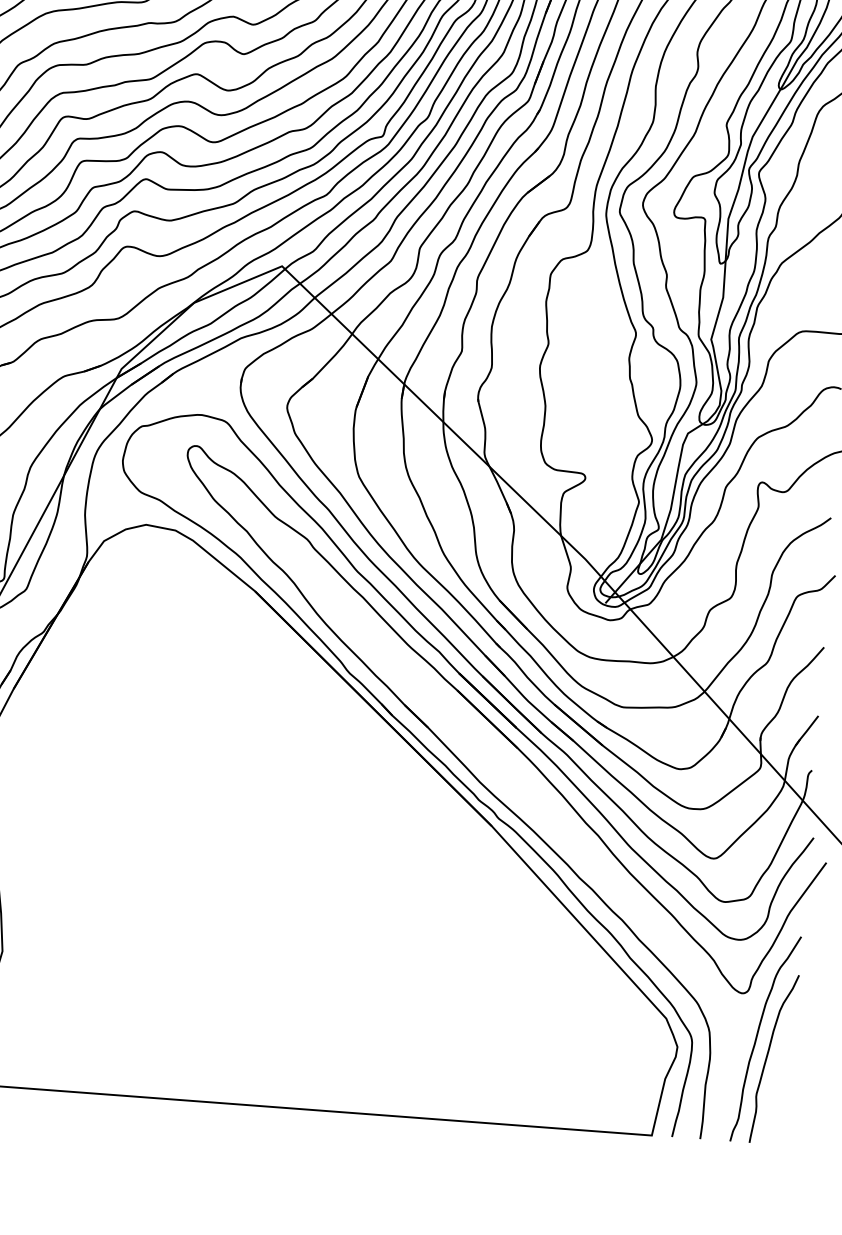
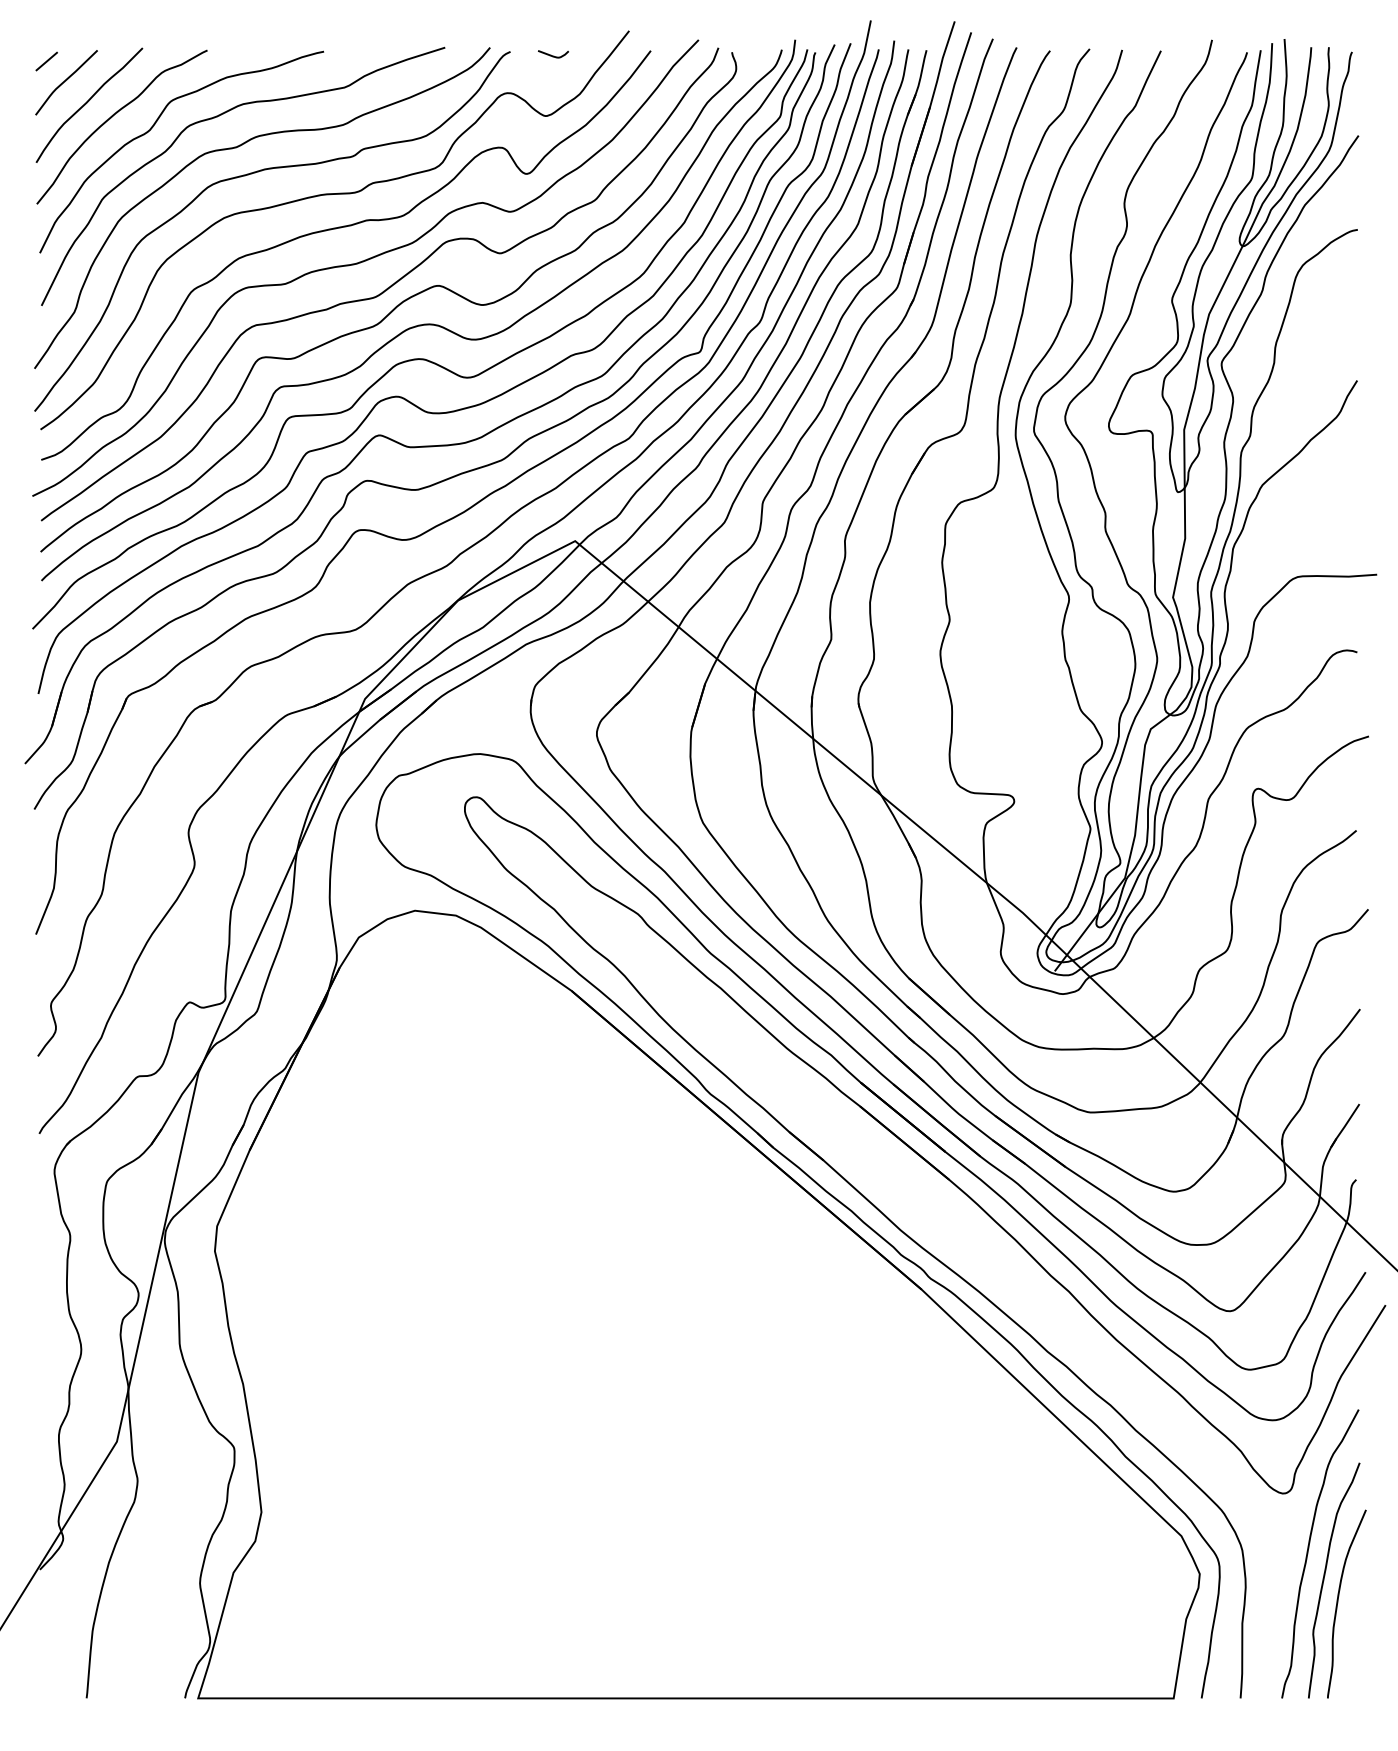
curve: (776, 1075) -> (1338, 1603), added

